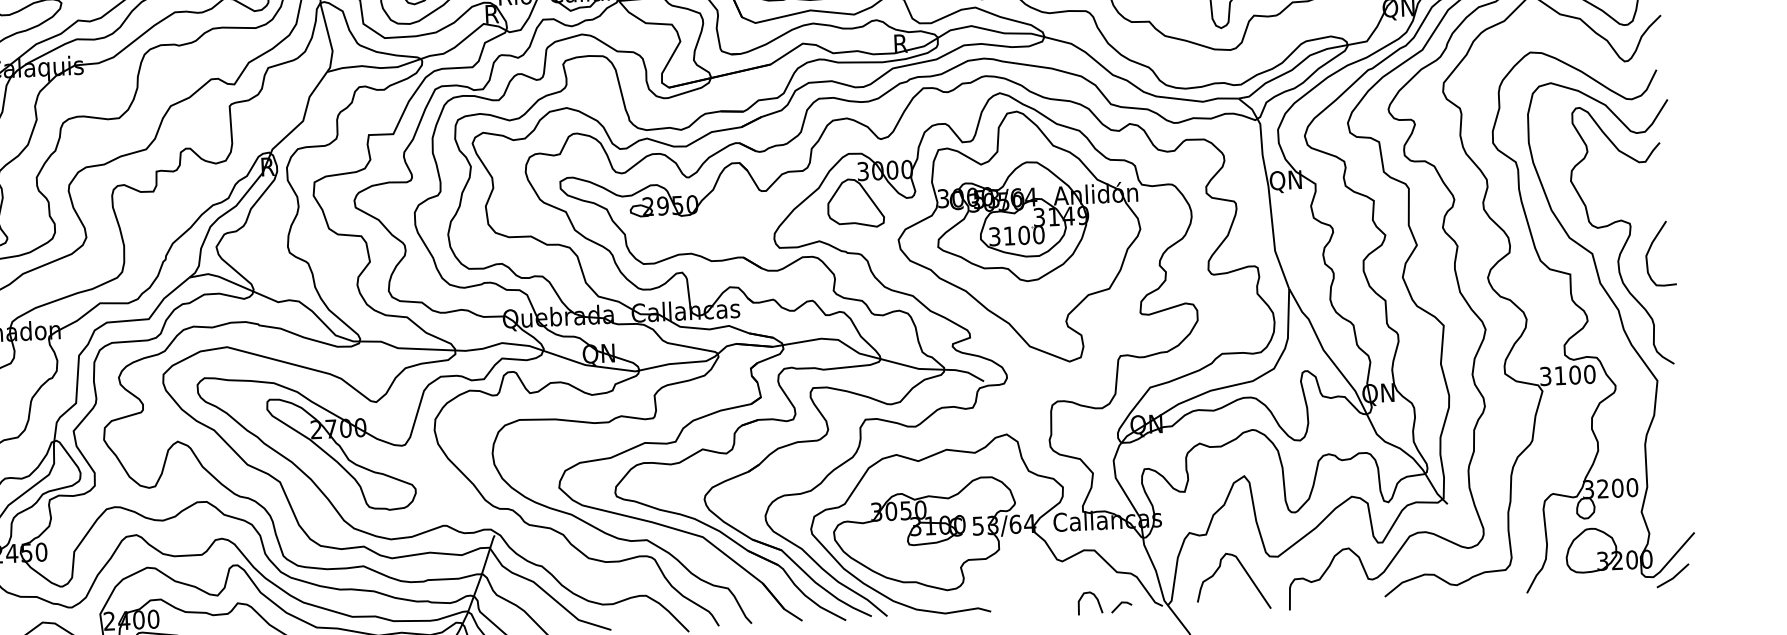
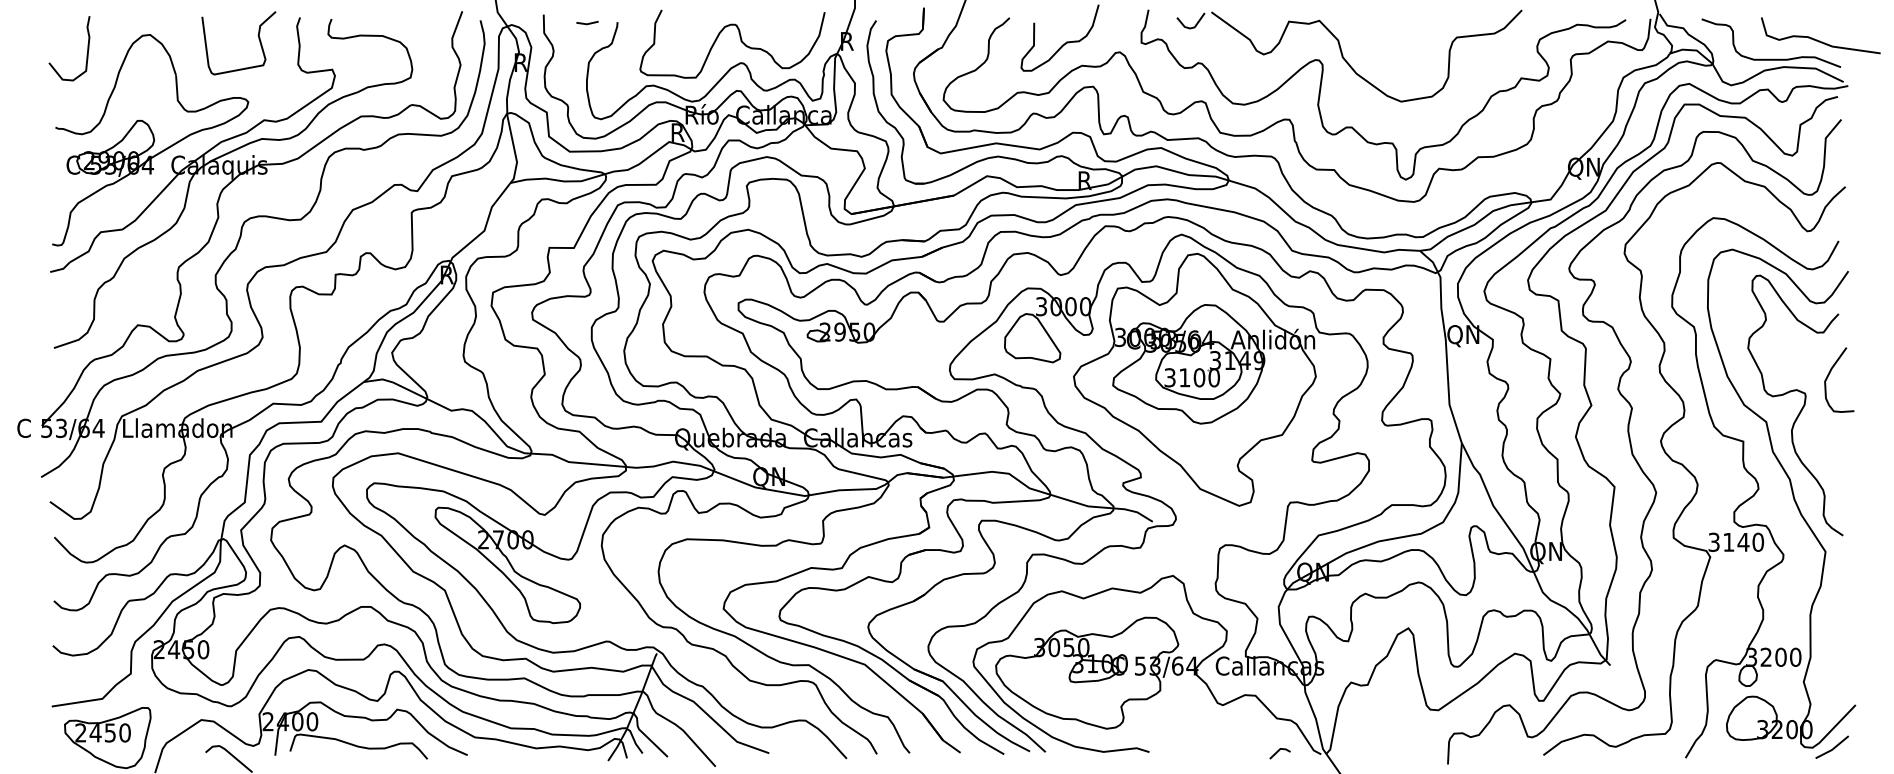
curve: (1650, 249) -> (1829, 375), moved
text: (1575, 374) -> (1743, 541), 3100 -> 3140
curve: (1244, 571) -> (1404, 723), removed
curve: (1094, 597) -> (1253, 742), removed

